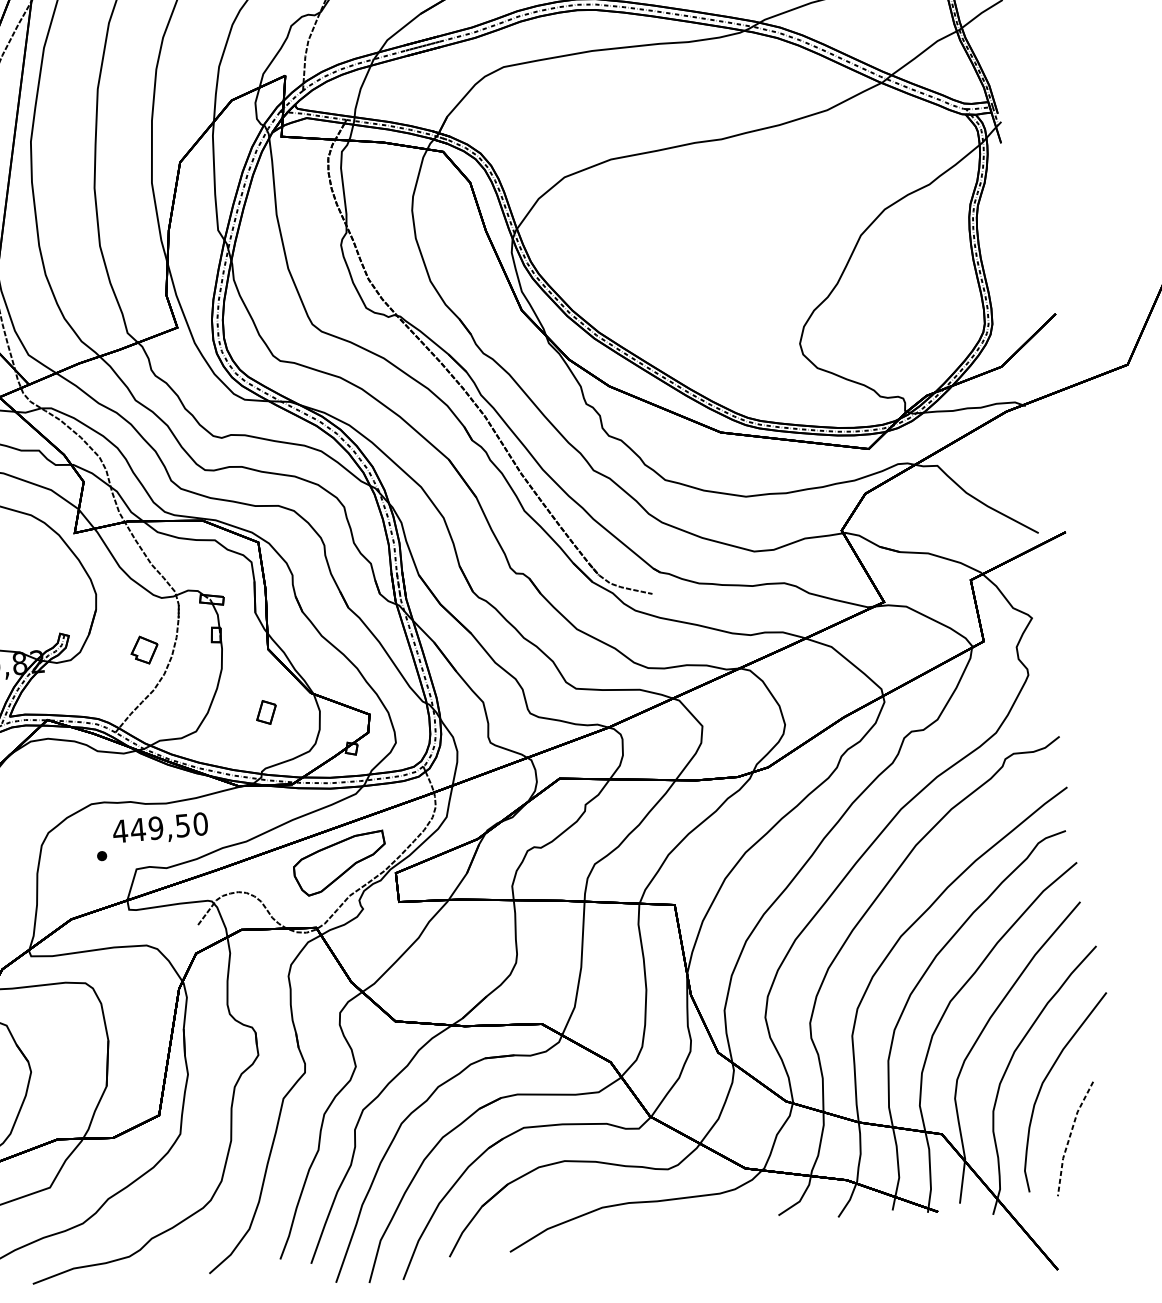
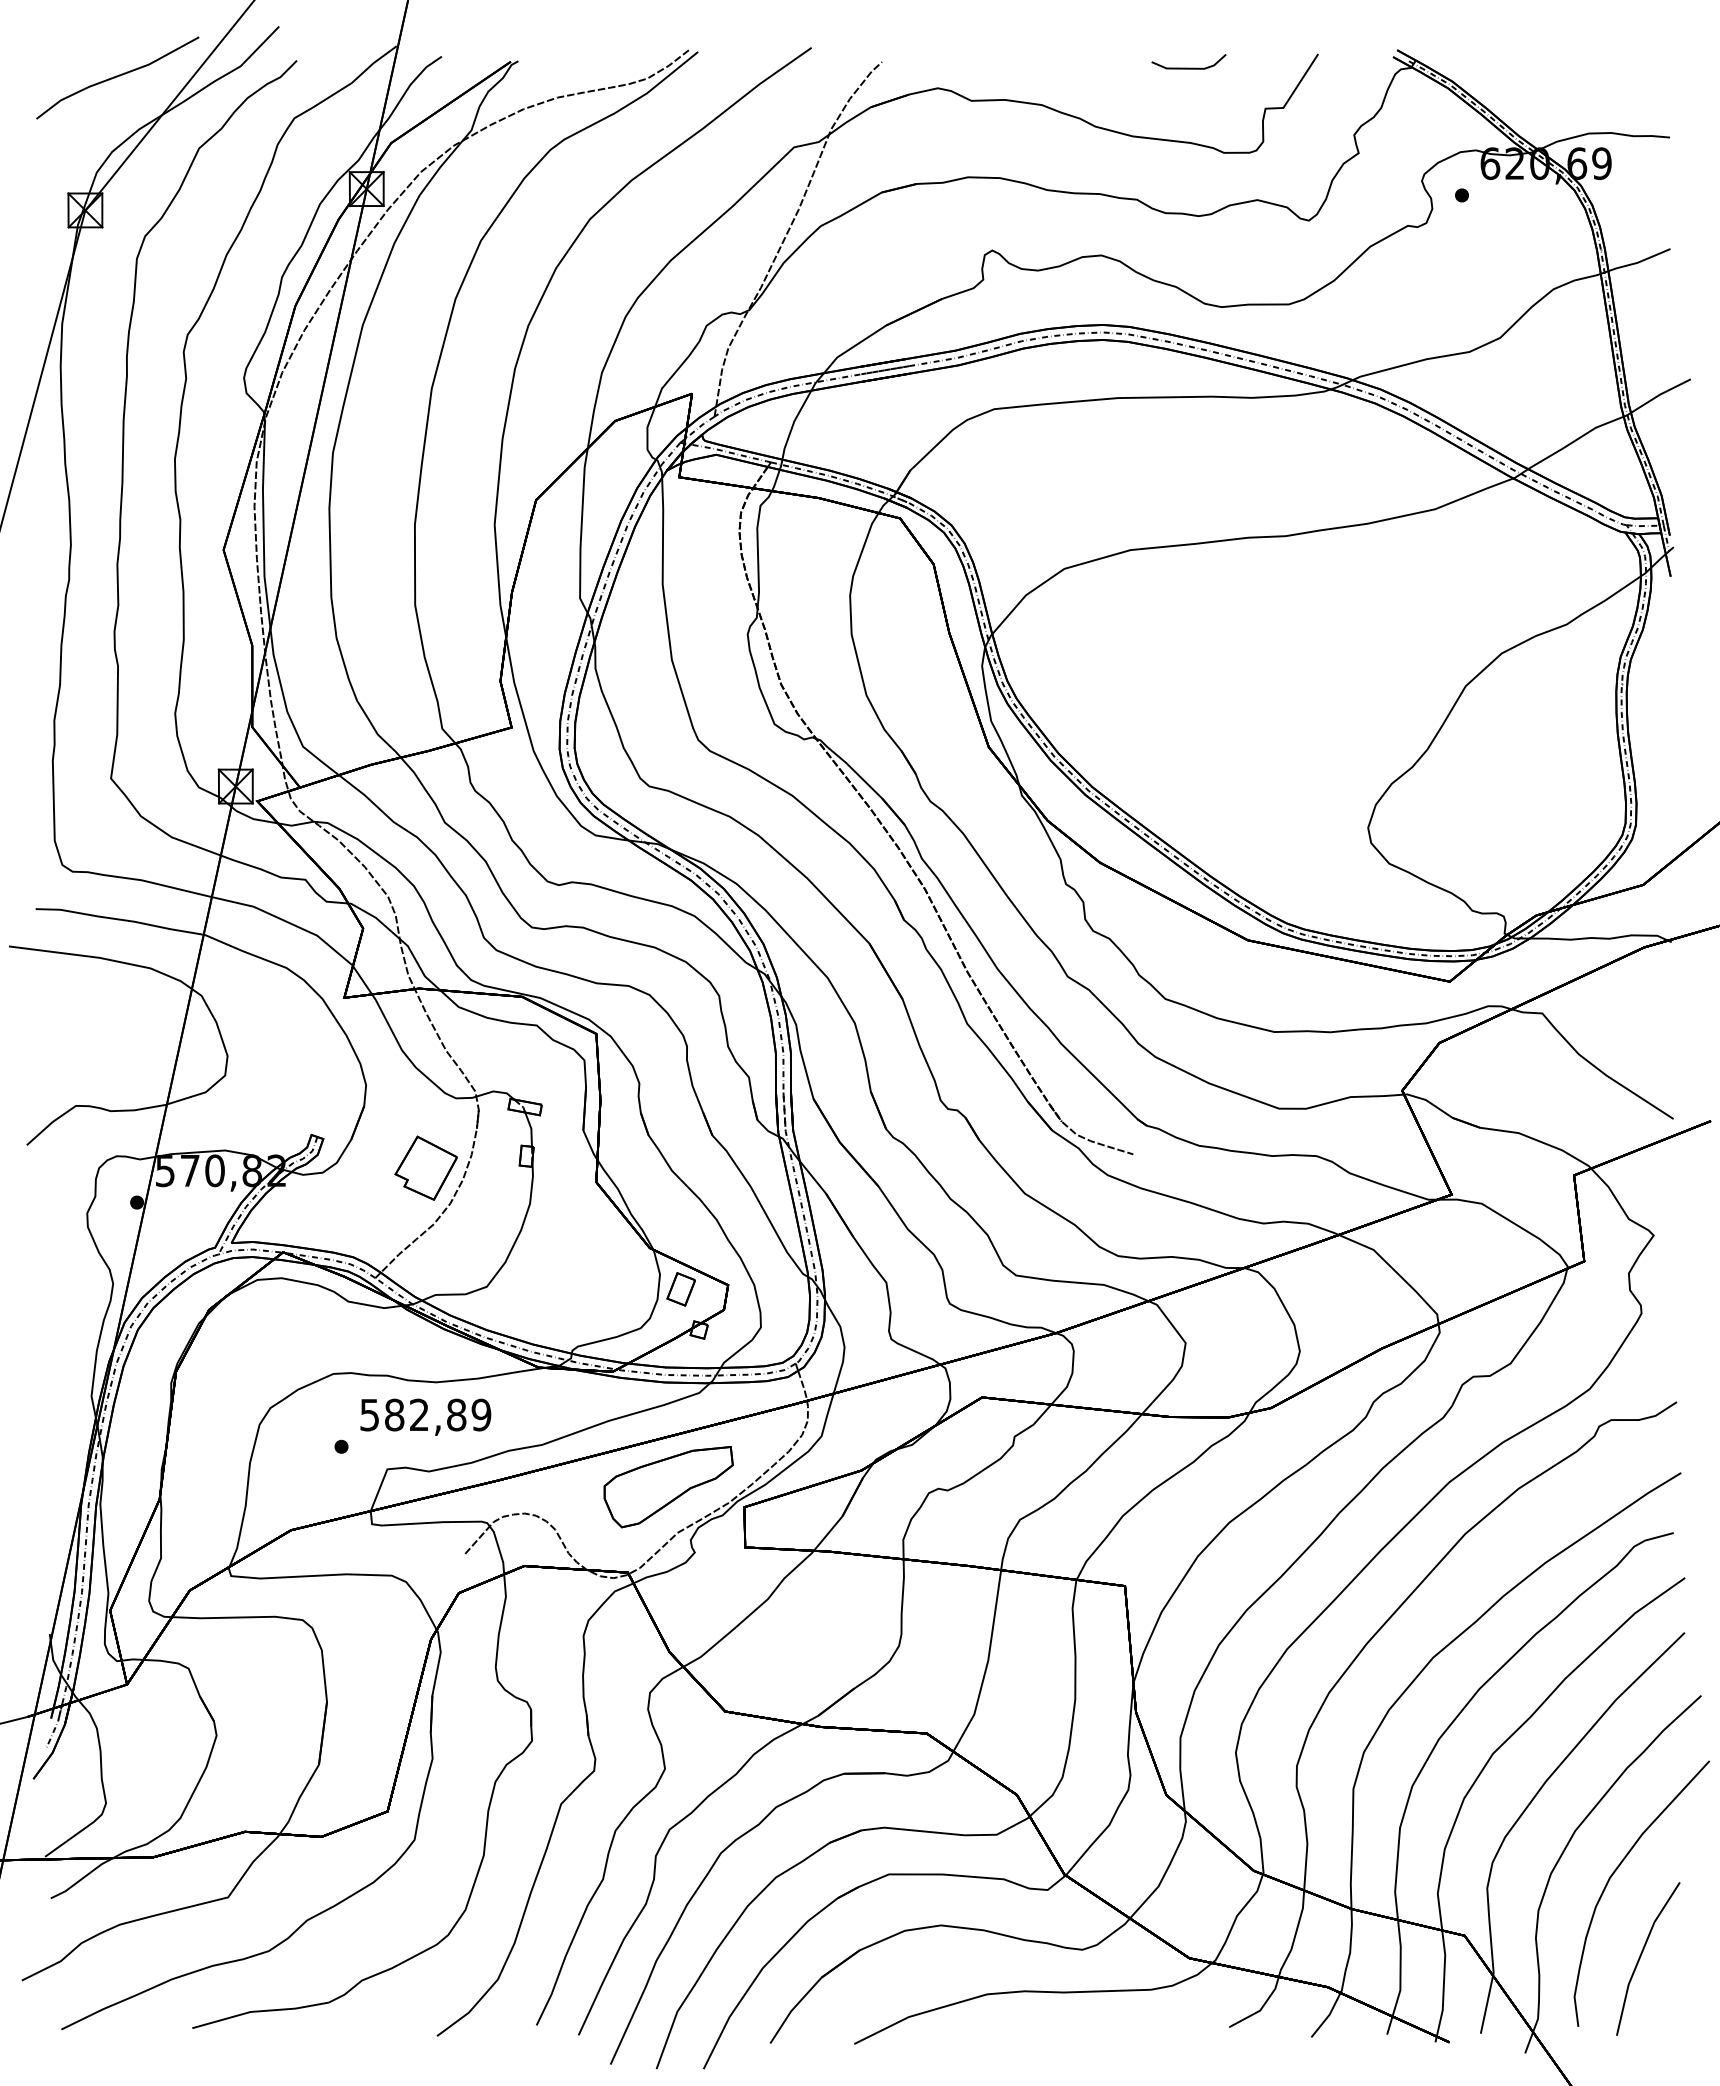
part: (144, 649) -> (425, 1167), size x1.67
part: (265, 712) -> (680, 1289), moved
text: (160, 827) -> (425, 1414), 449,50 -> 582,89
line: (1069, 1137) -> (1640, 1956), dashed -> solid

